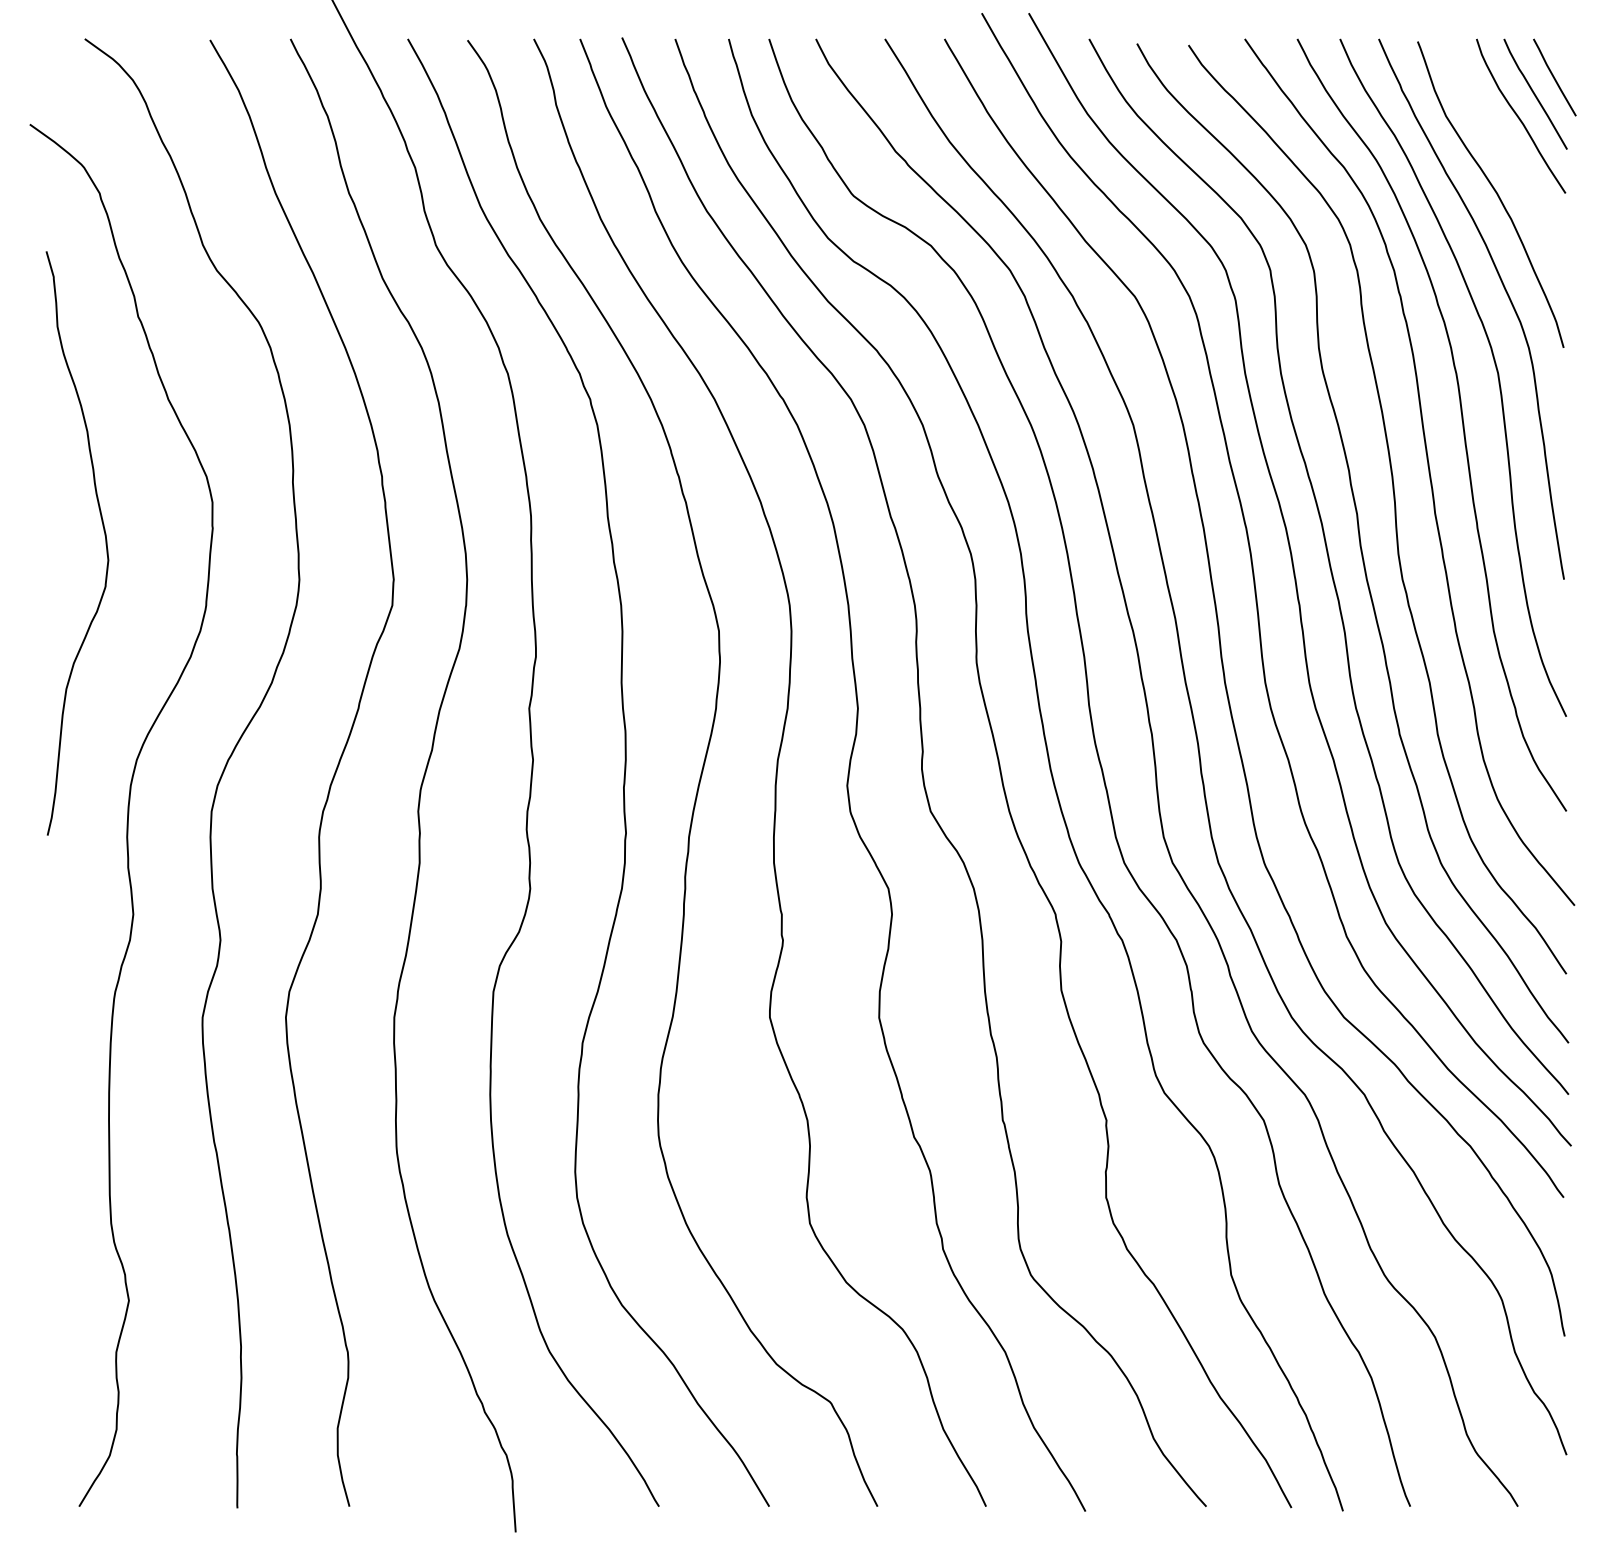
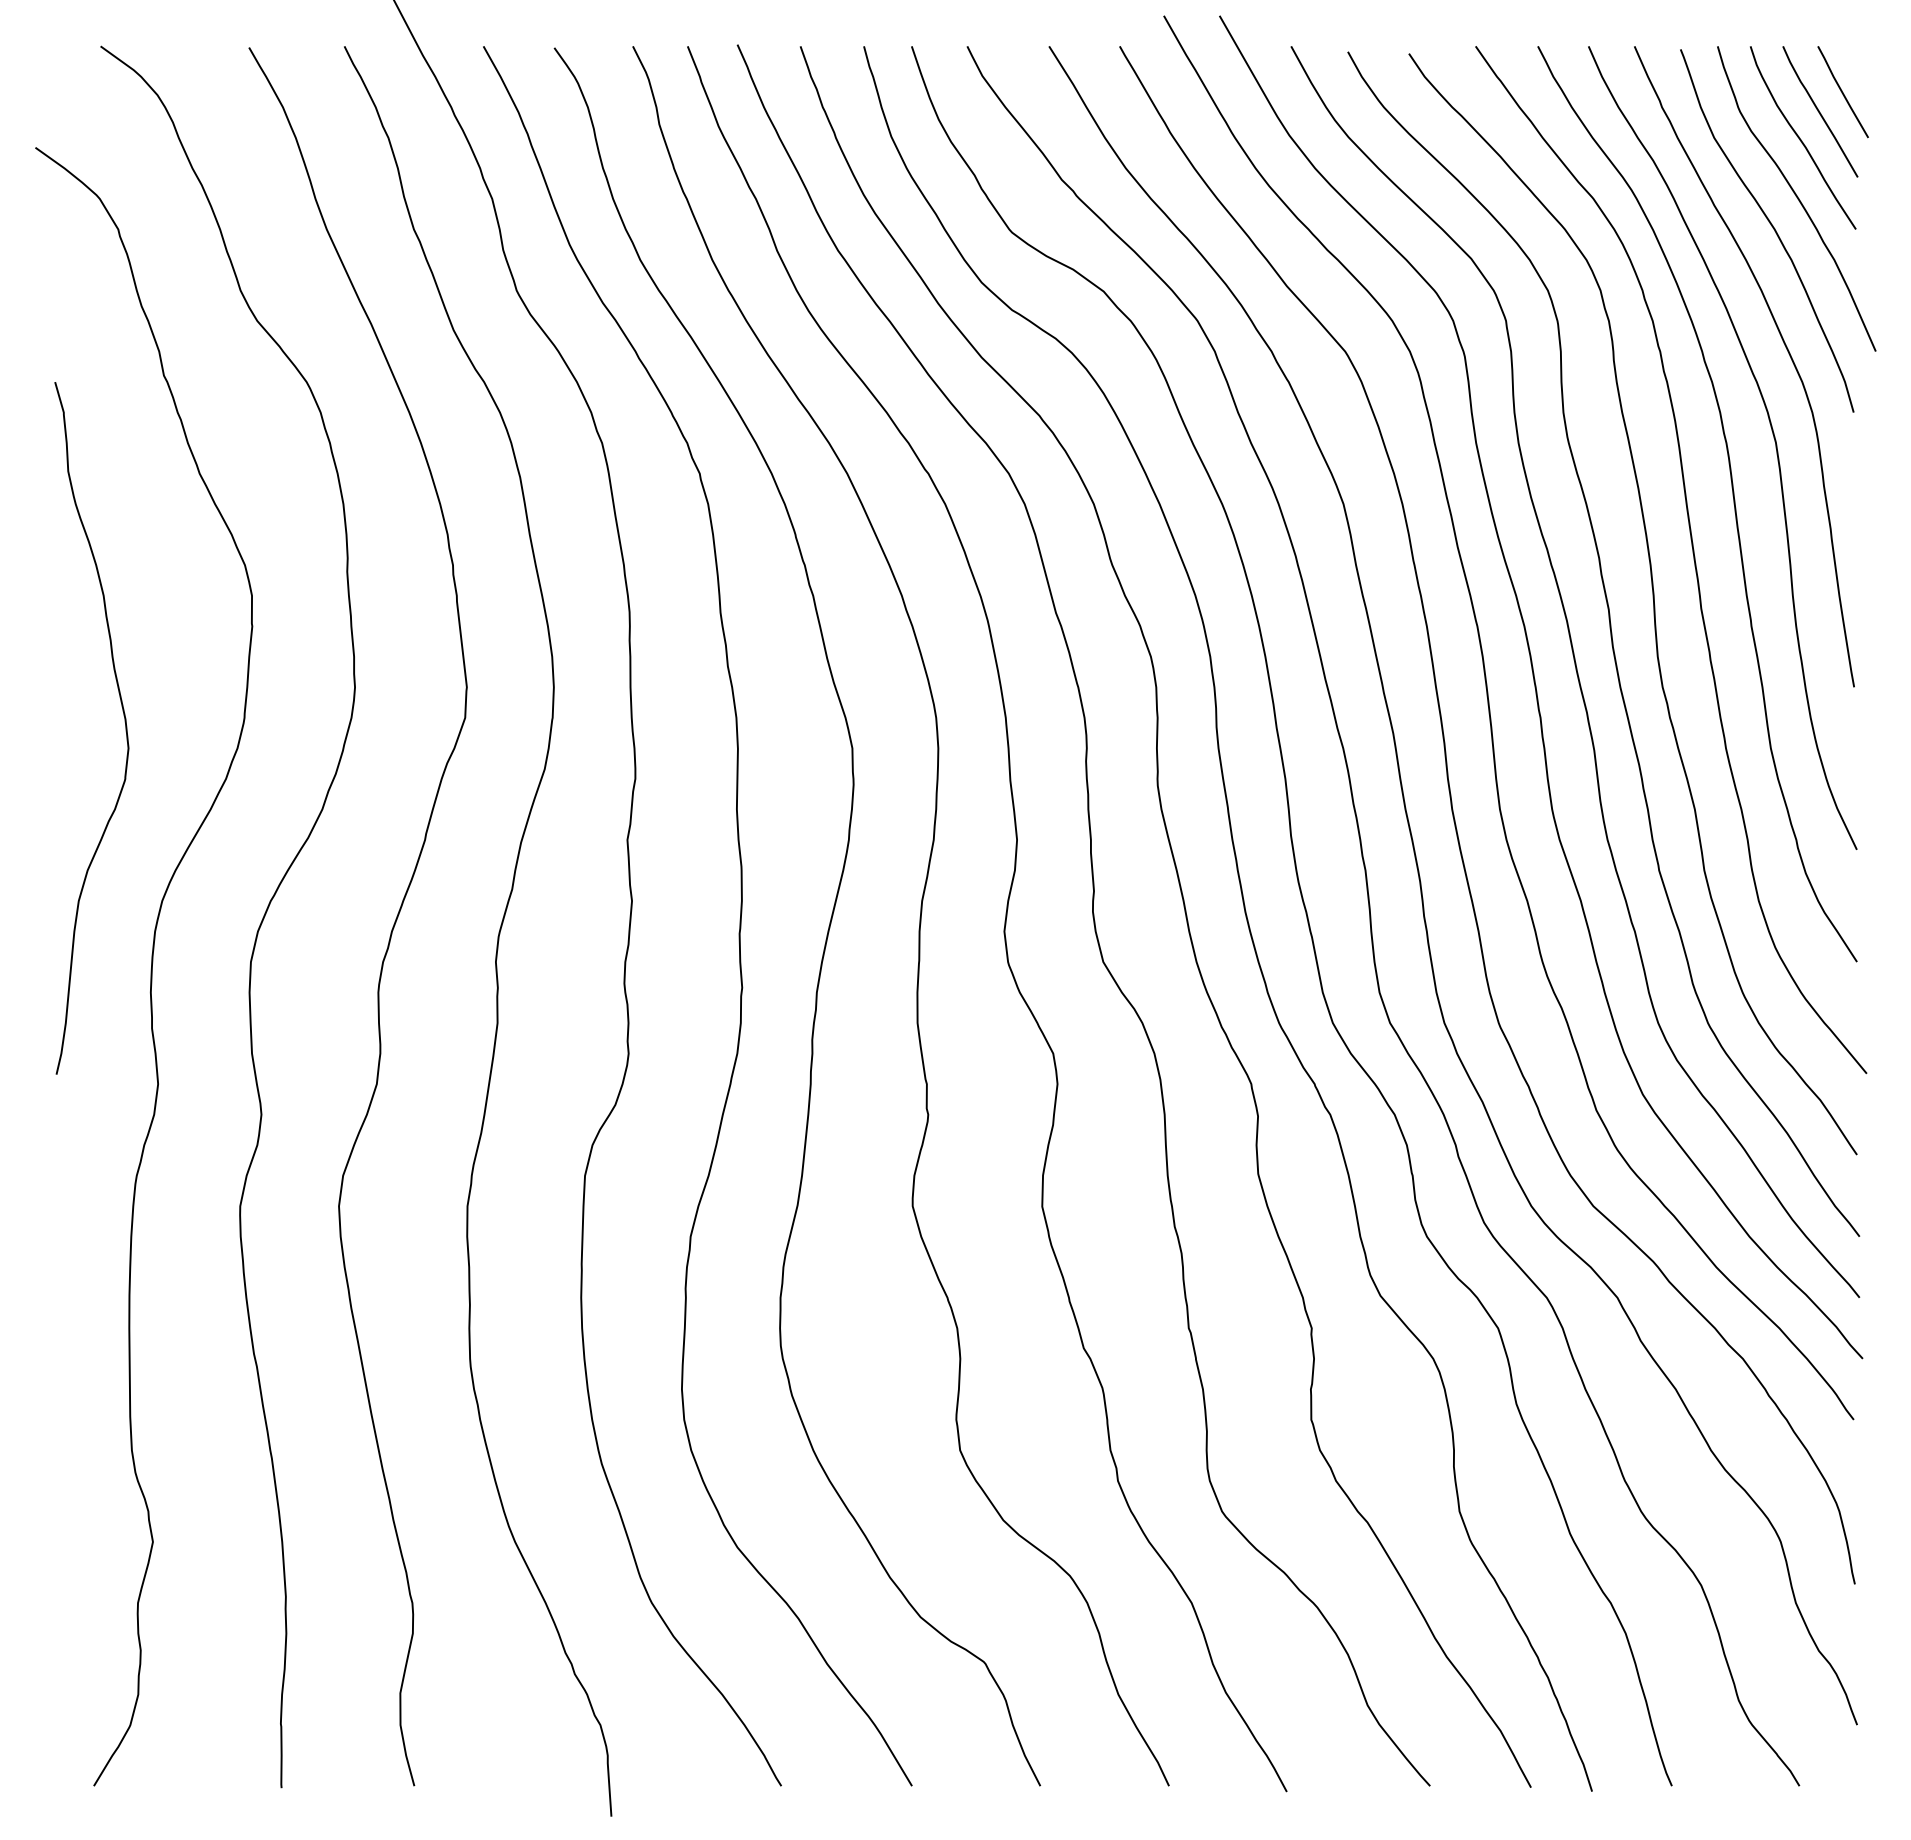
curve: (1515, 166) -> (1796, 197), added
curve: (104, 538) -> (124, 722), moved

